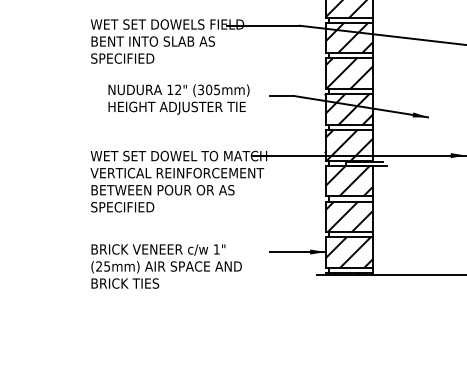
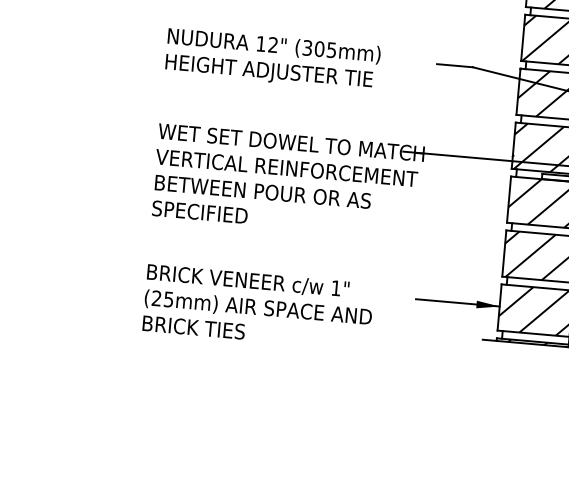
text: (178, 99) -> (272, 59), moved

